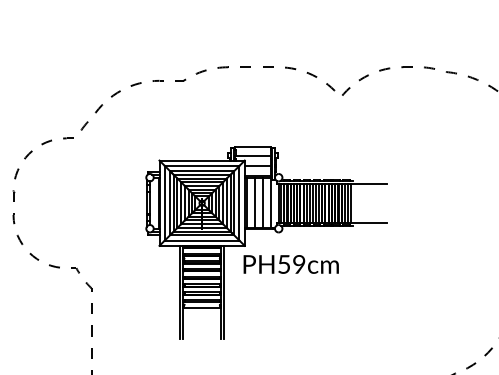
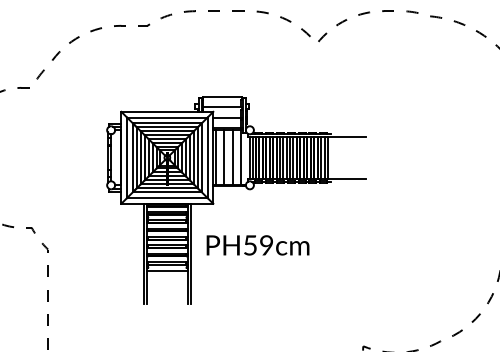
text: (290, 264) -> (257, 245), moved

